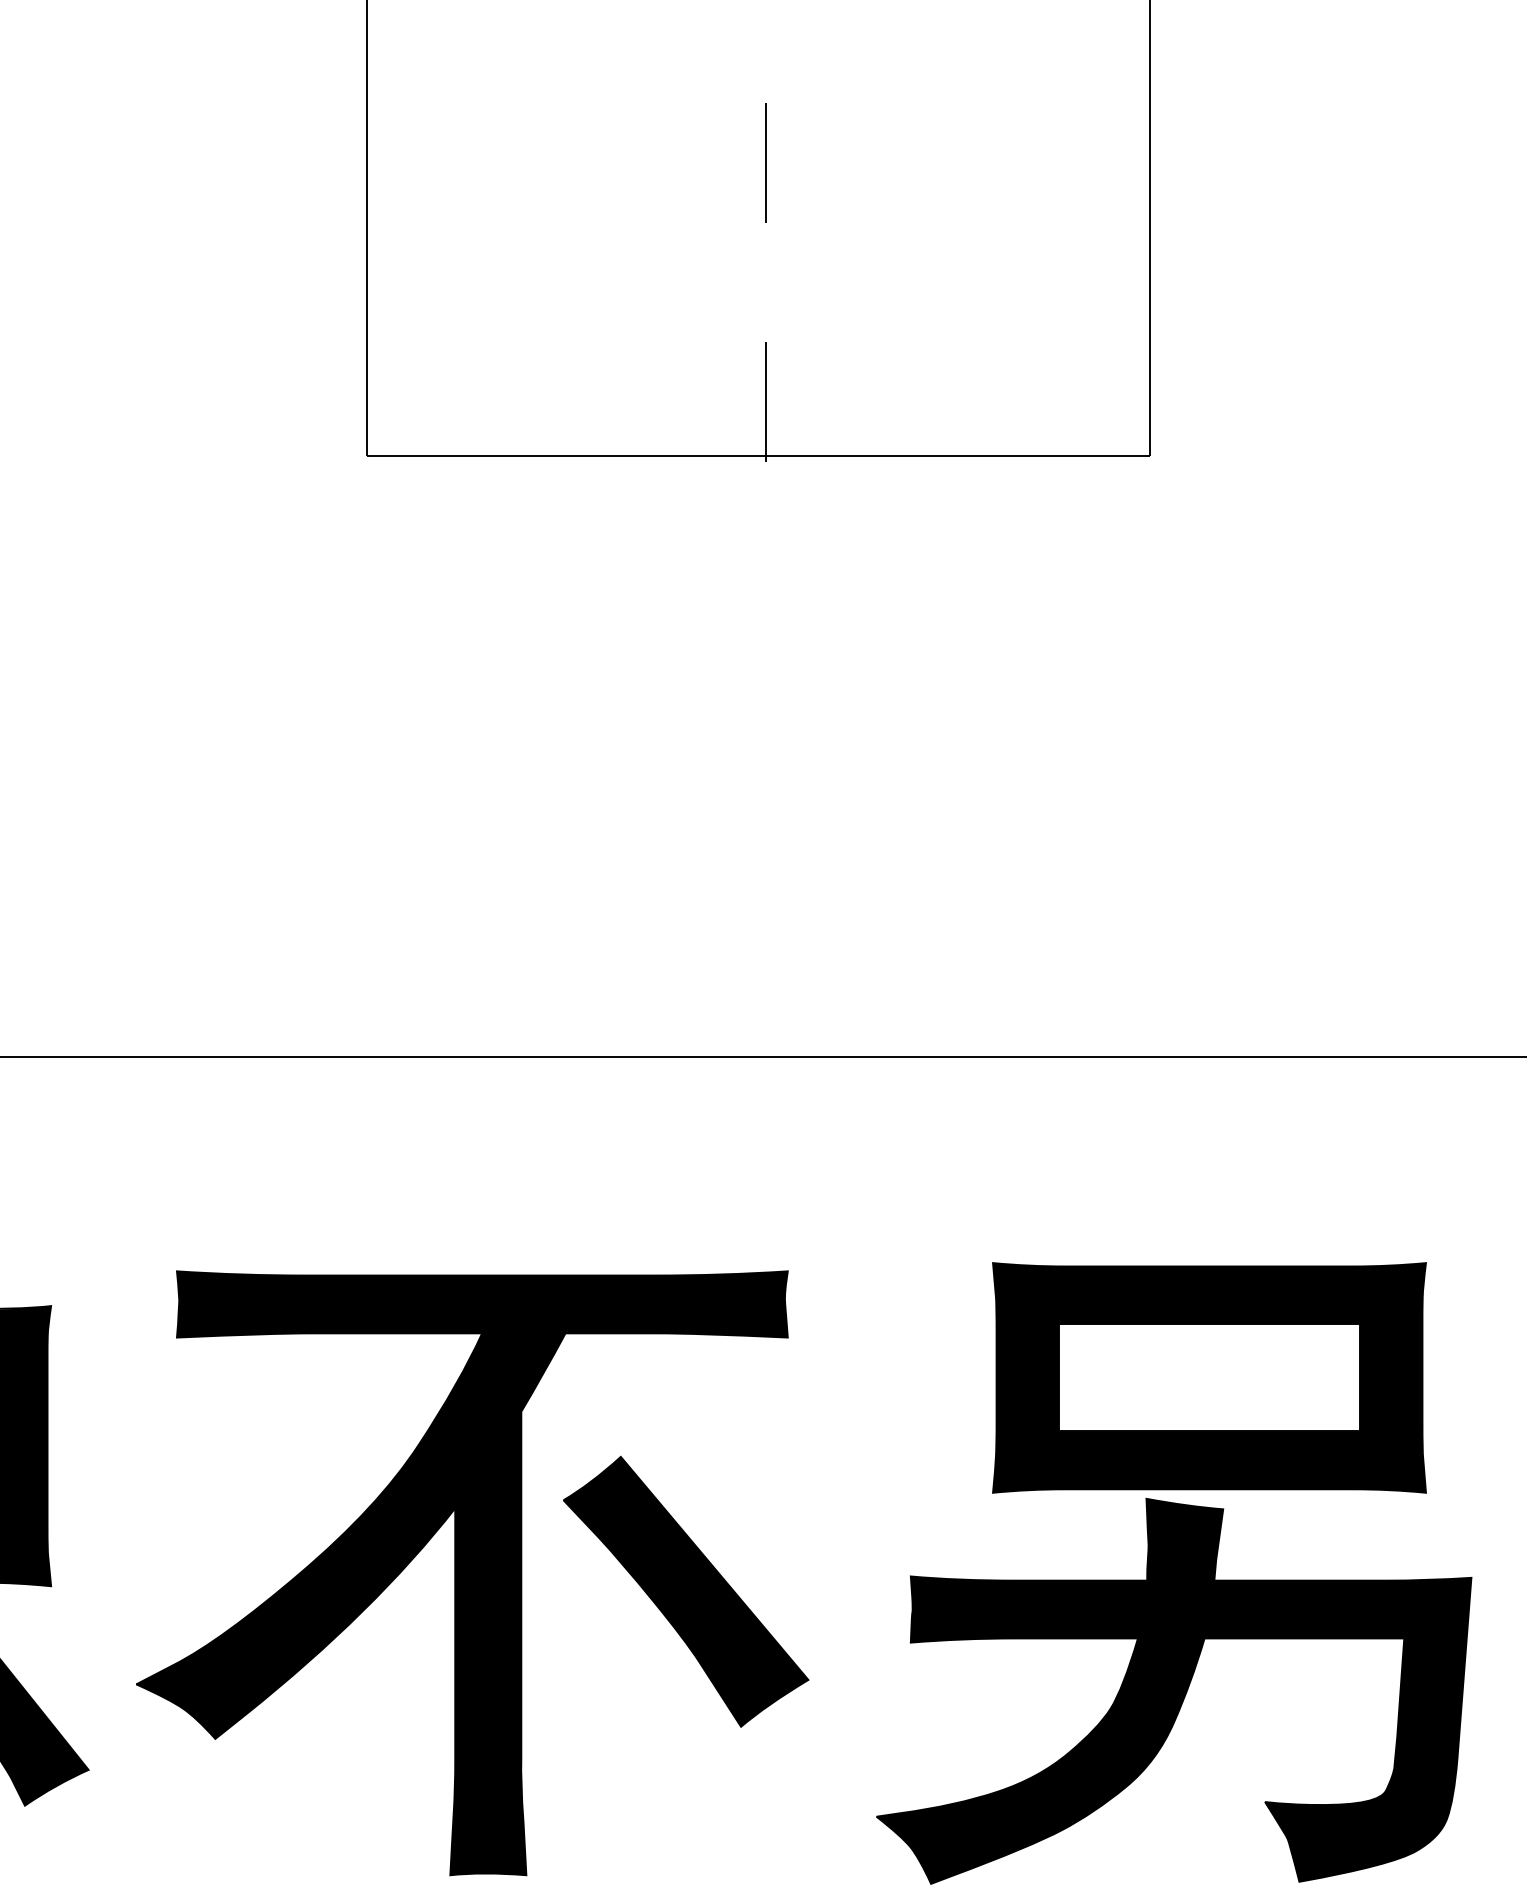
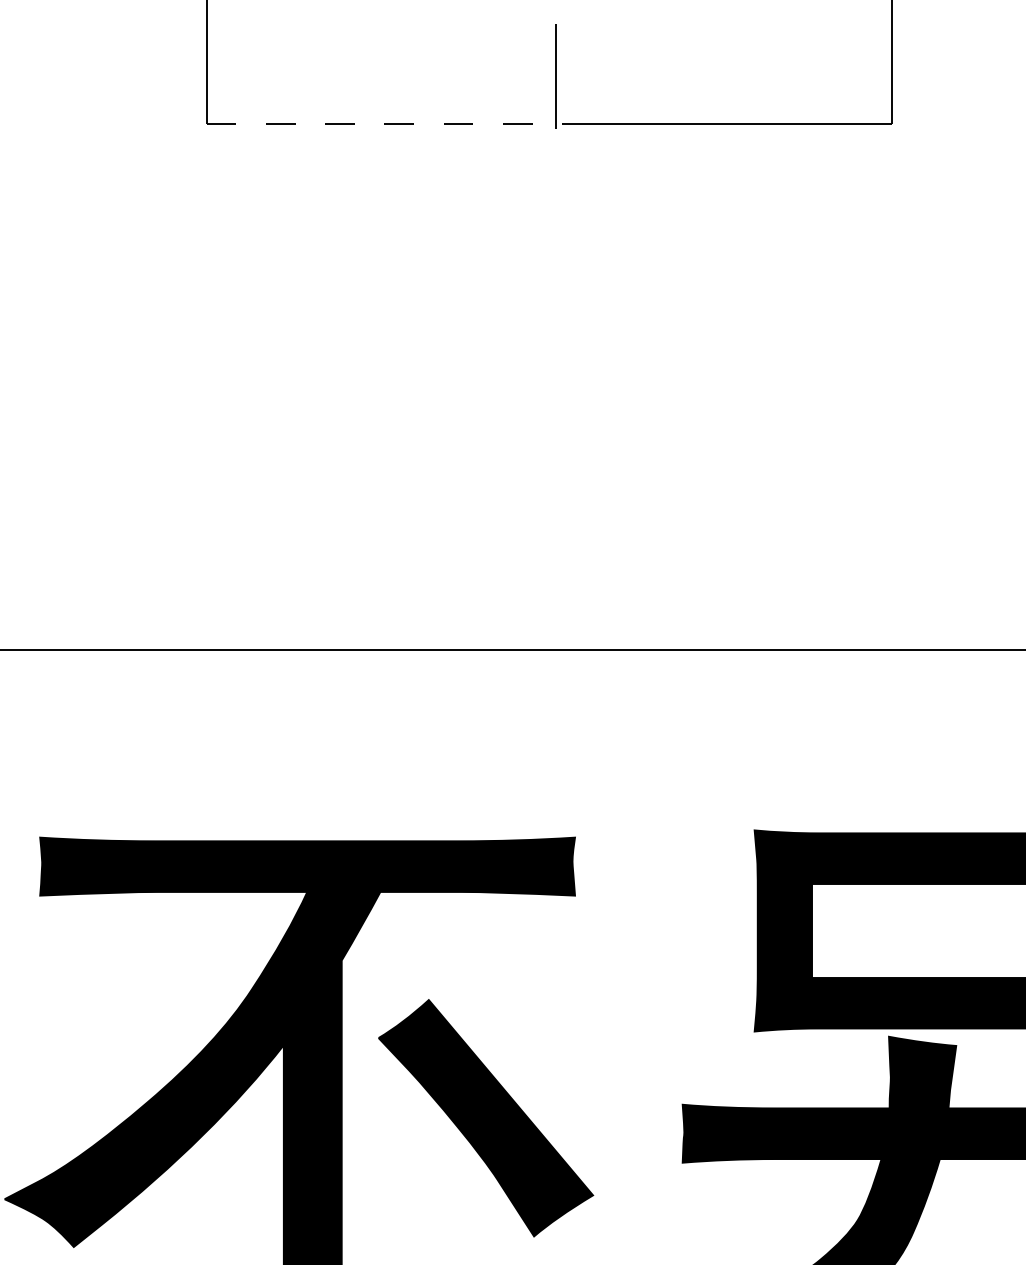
line: (579, 455) -> (392, 123), solid -> dashed

